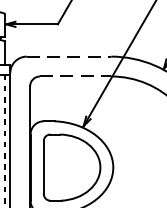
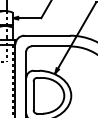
line: (69, 56) -> (47, 35), dashed -> solid
line: (76, 76) -> (51, 46), dashed -> solid

